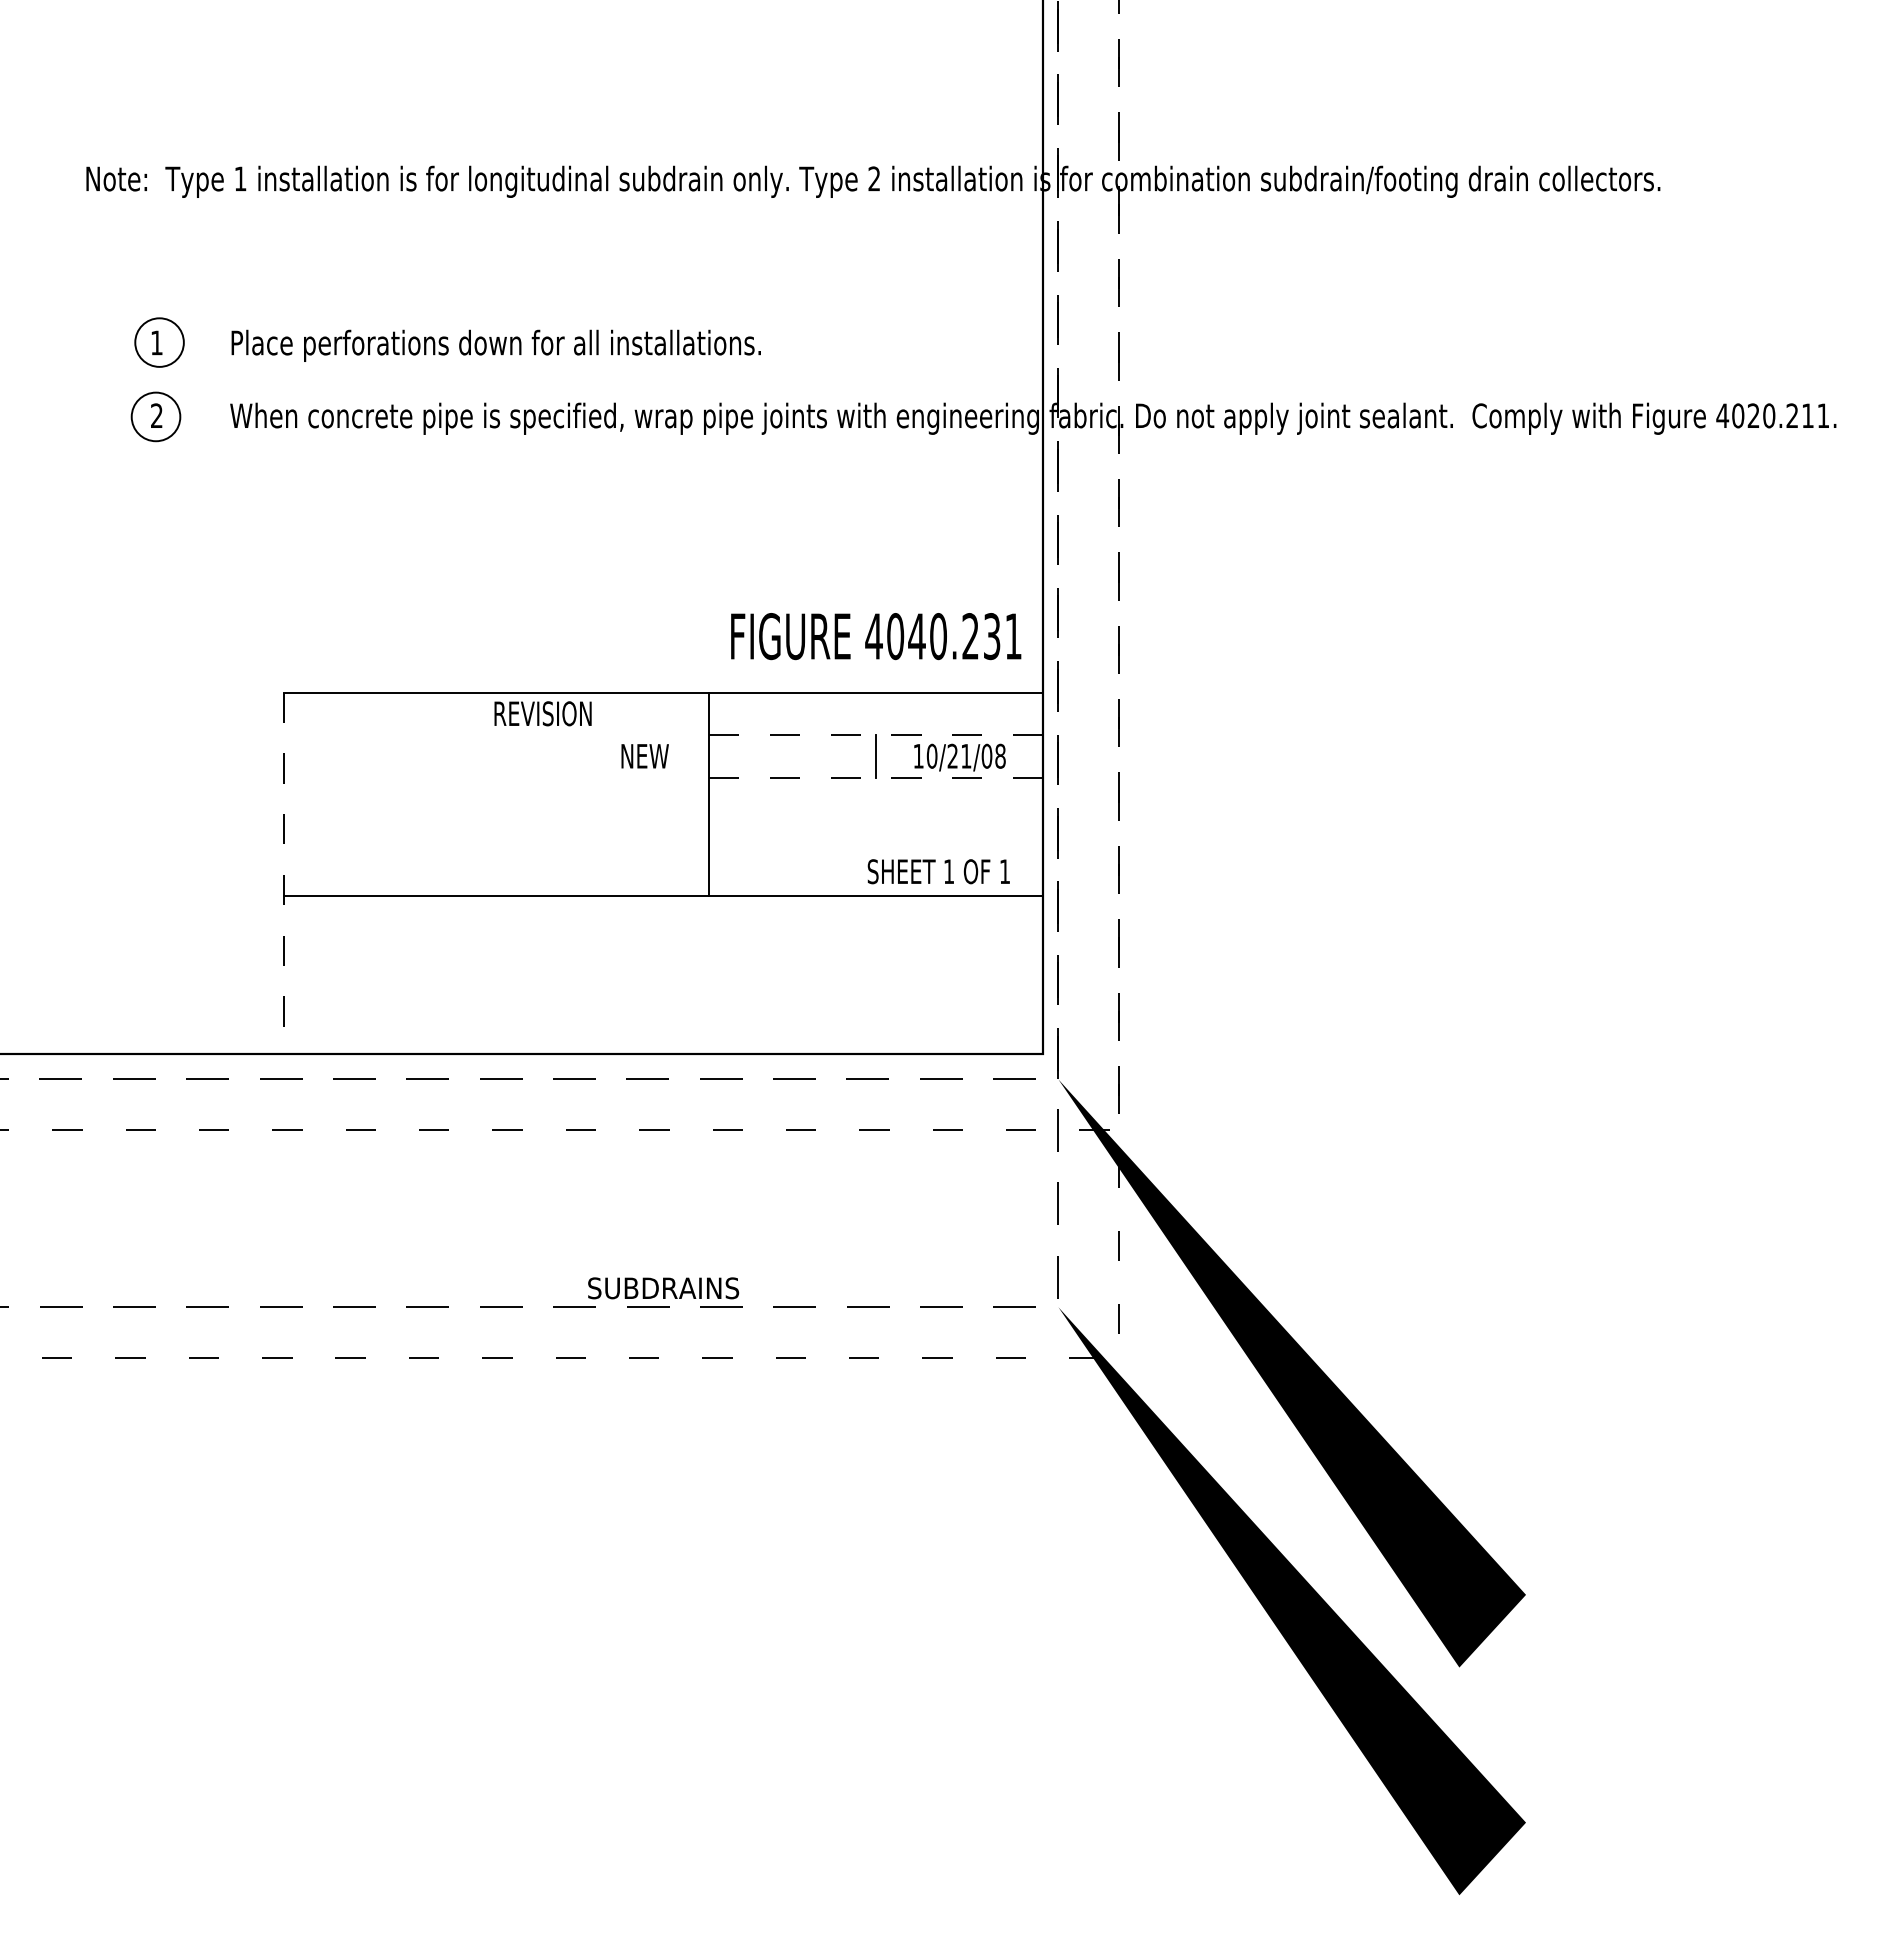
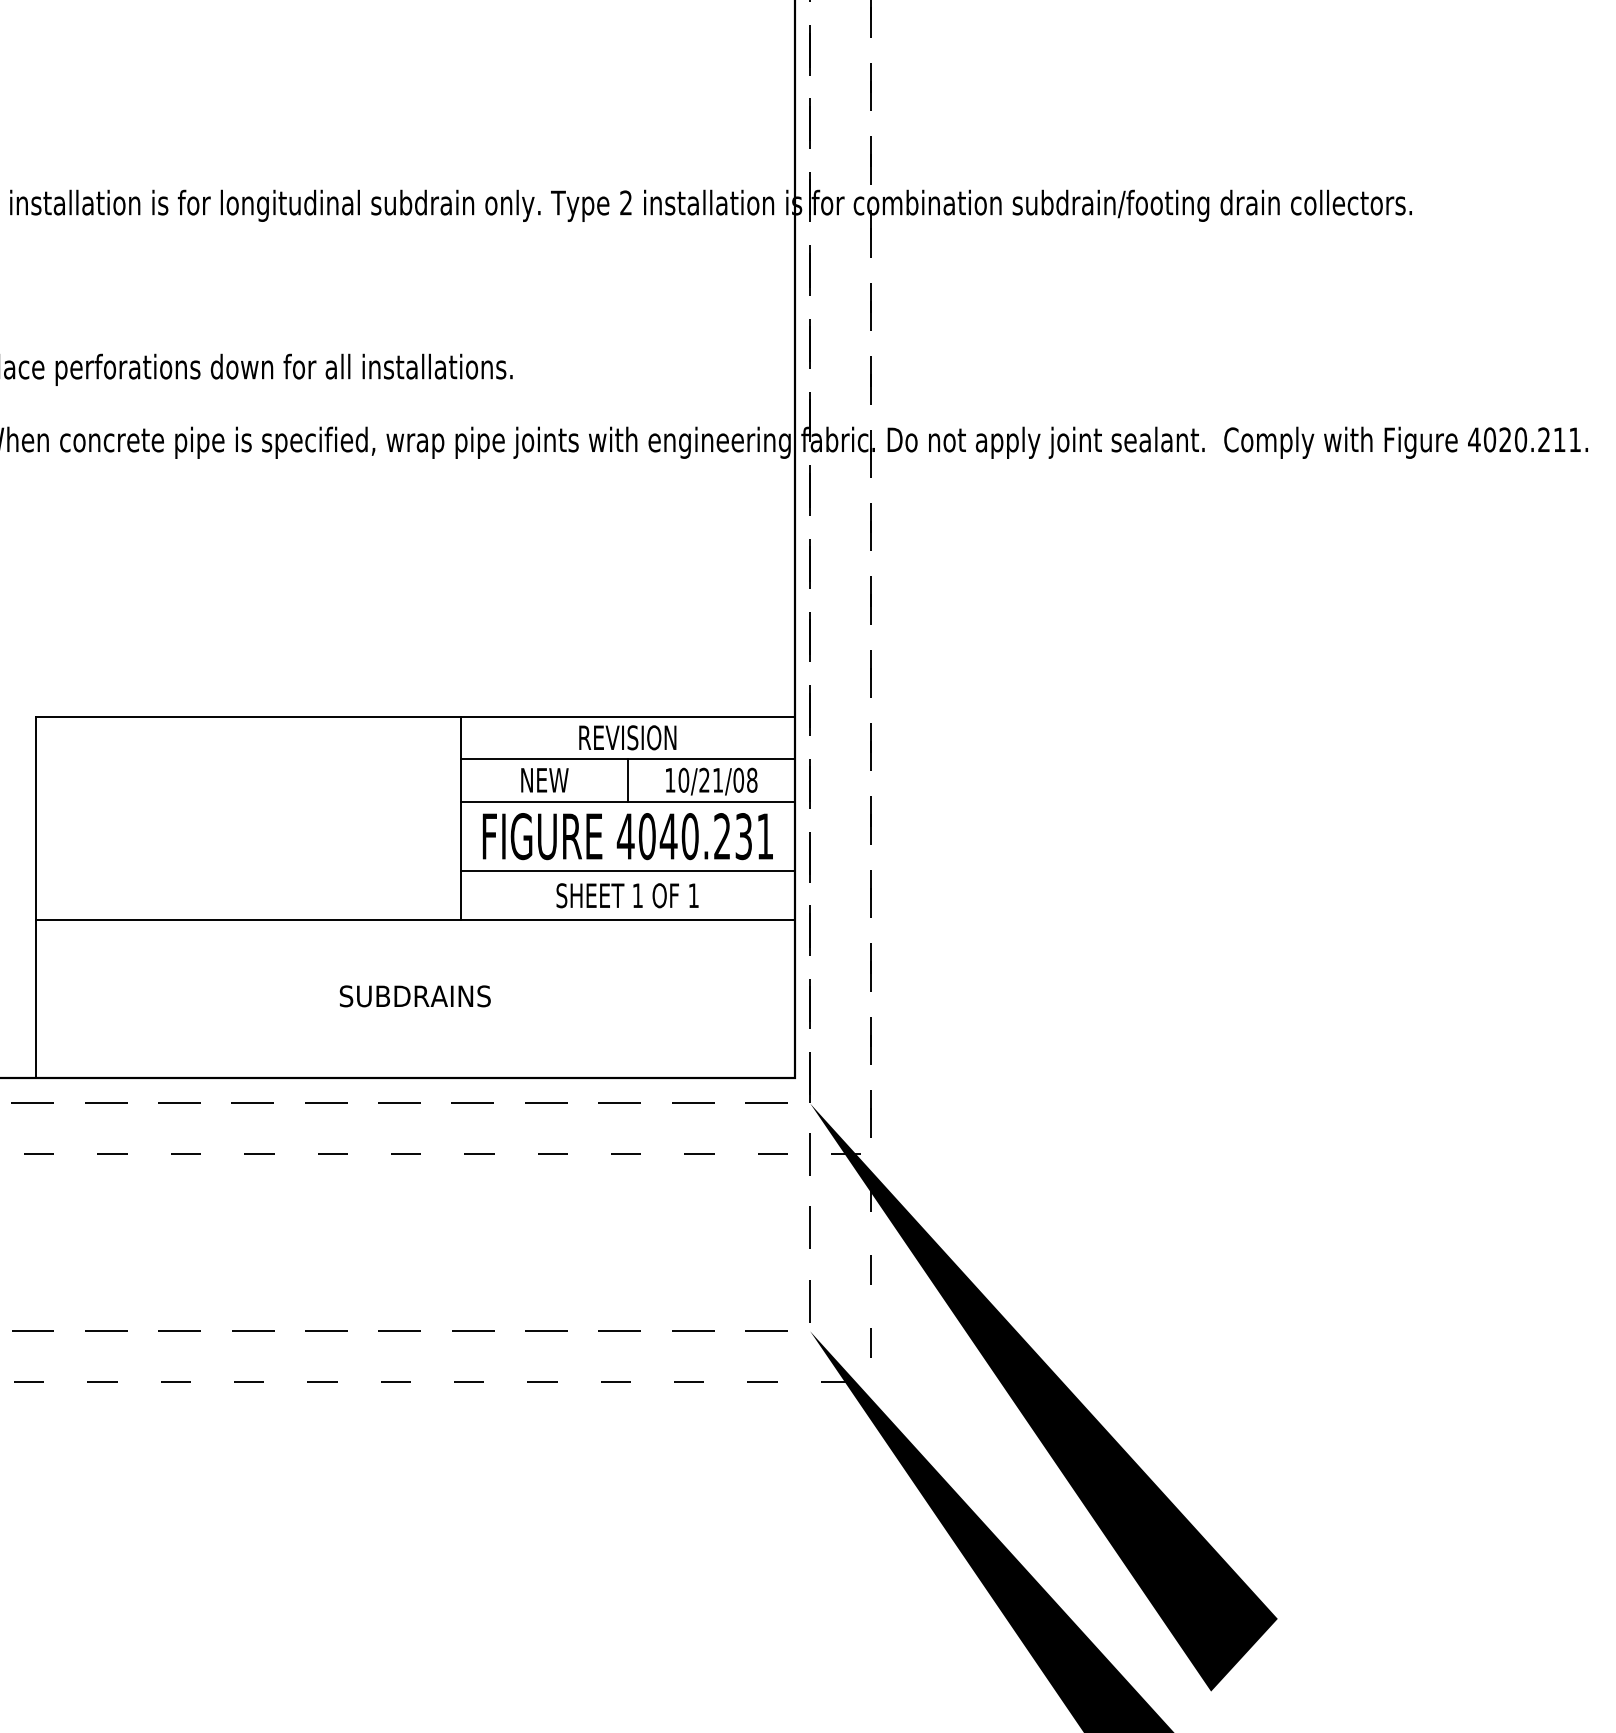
text: (876, 636) -> (628, 836), moved
text: (542, 713) -> (627, 737), moved
line: (875, 735) -> (627, 759), dashed -> solid
text: (644, 756) -> (544, 780), moved
line: (876, 777) -> (628, 801), dashed -> solid
line: (876, 847) -> (628, 871), added
text: (938, 871) -> (627, 895), moved
line: (283, 873) -> (35, 897), dashed -> solid
text: (663, 1288) -> (415, 996), moved

